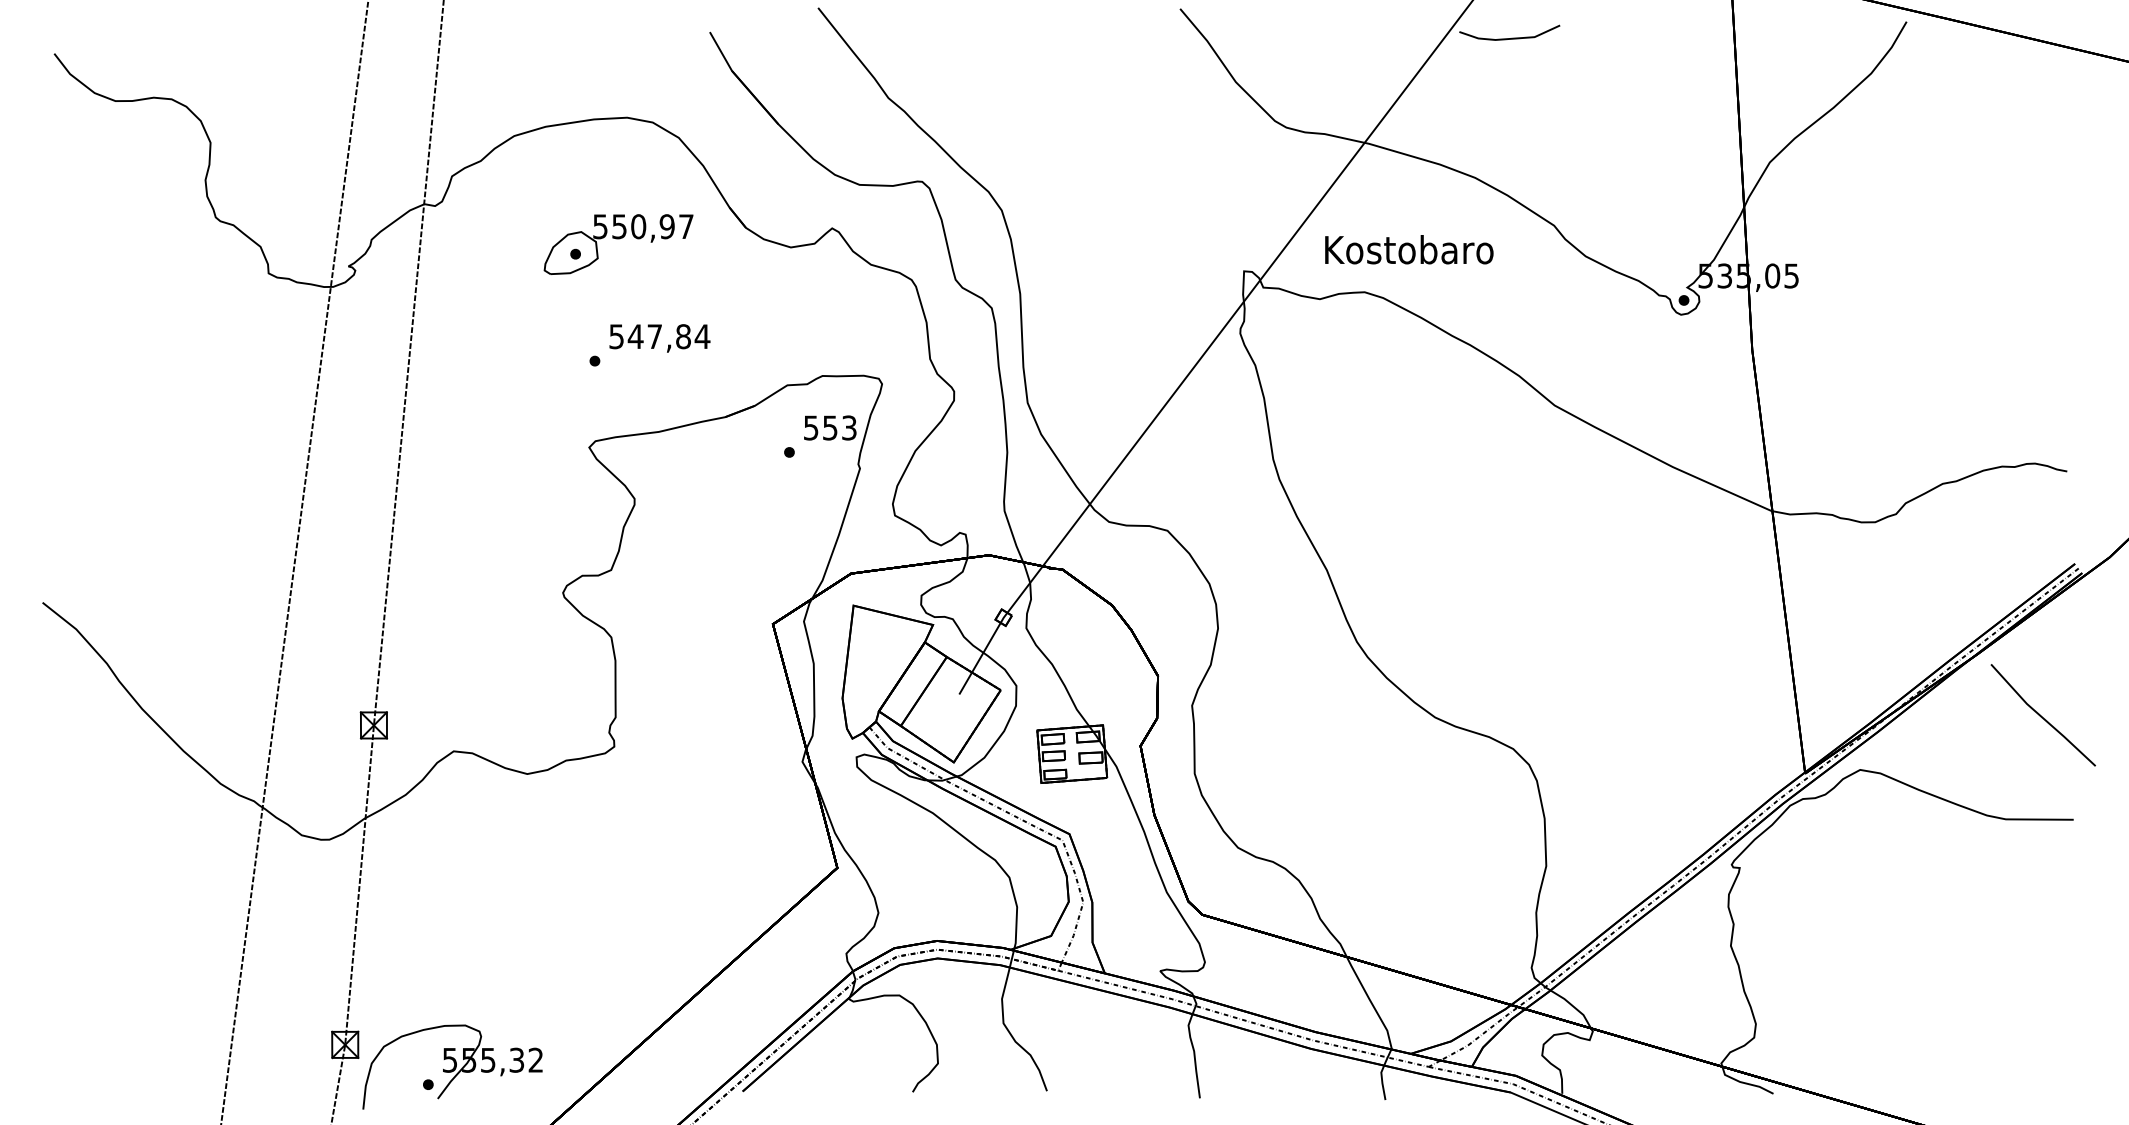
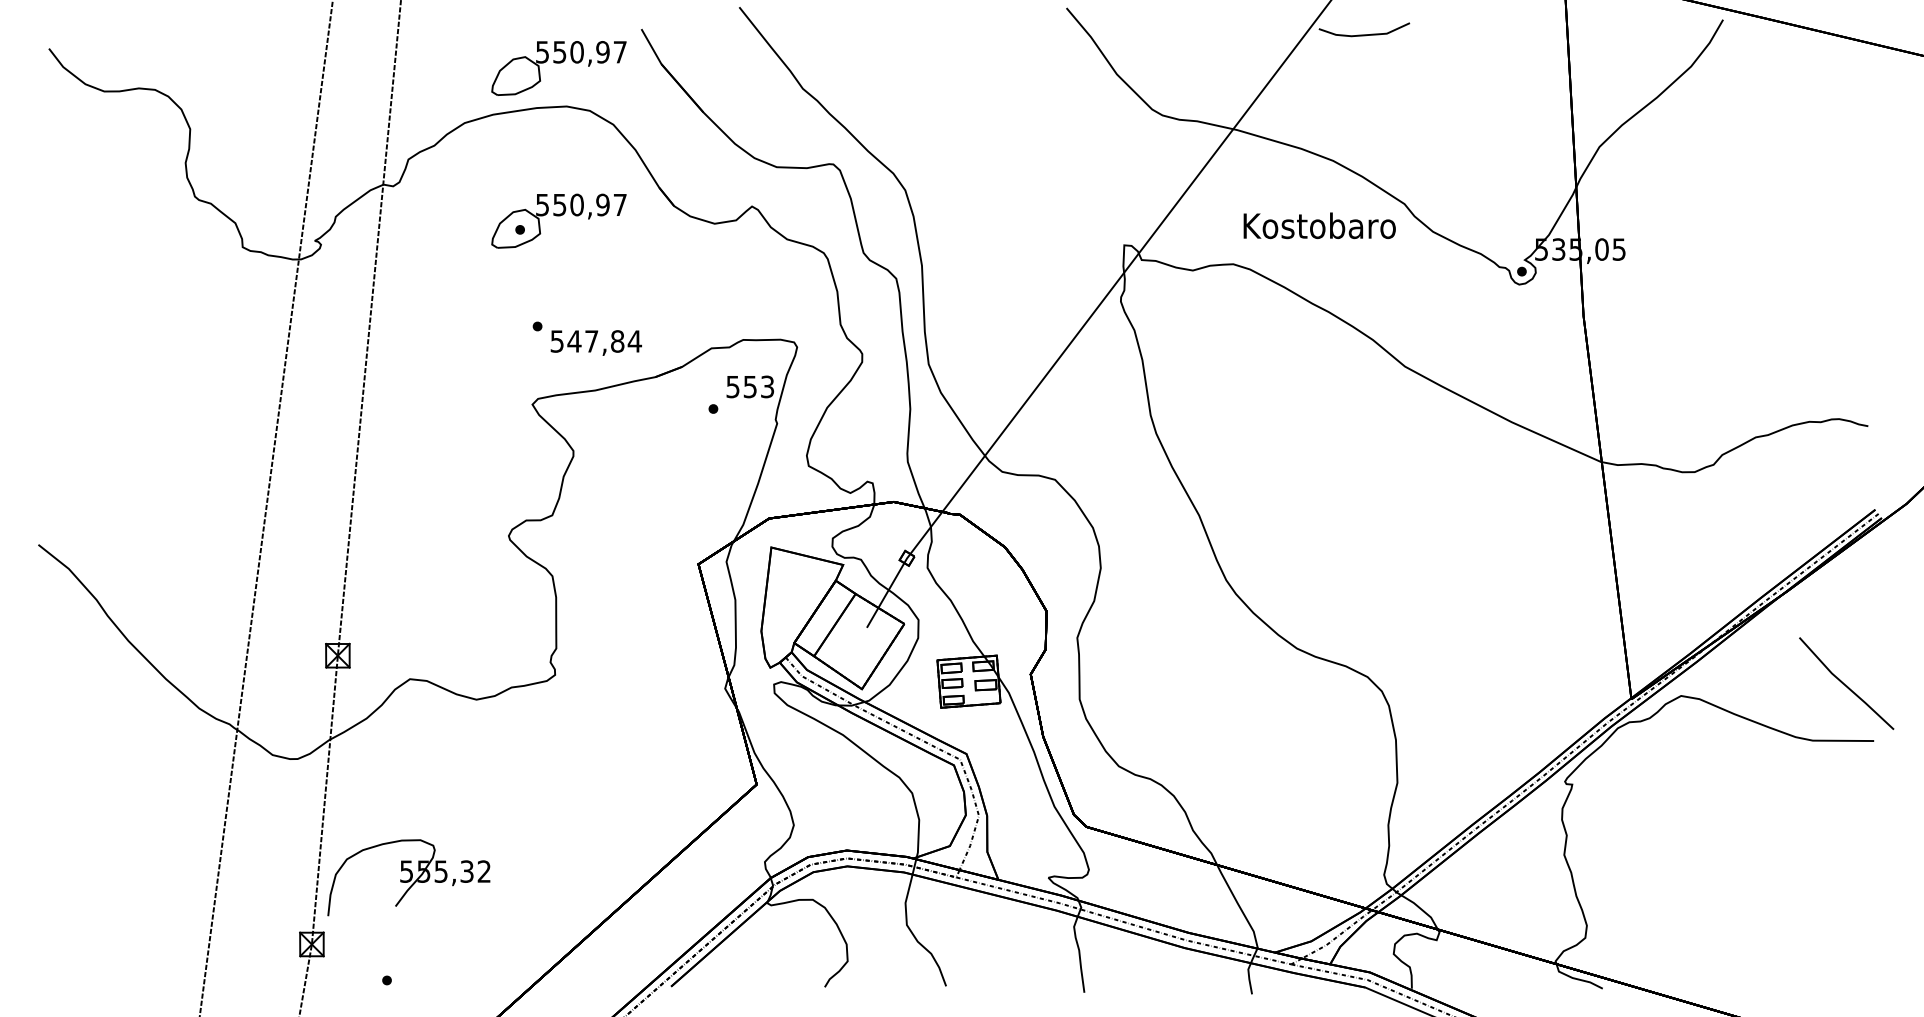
part: (618, 75) -> (558, 68), added
text: (1409, 249) -> (1319, 225), moved
text: (659, 338) -> (595, 343), moved
line: (2041, 715) -> (1845, 683), moved
part: (452, 1066) -> (408, 877), moved

